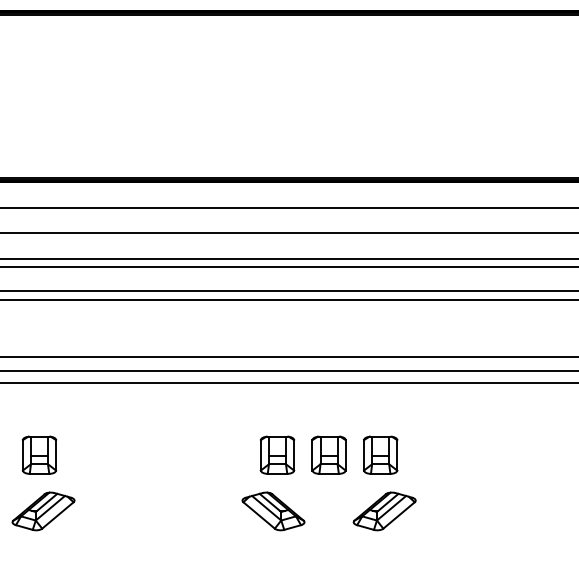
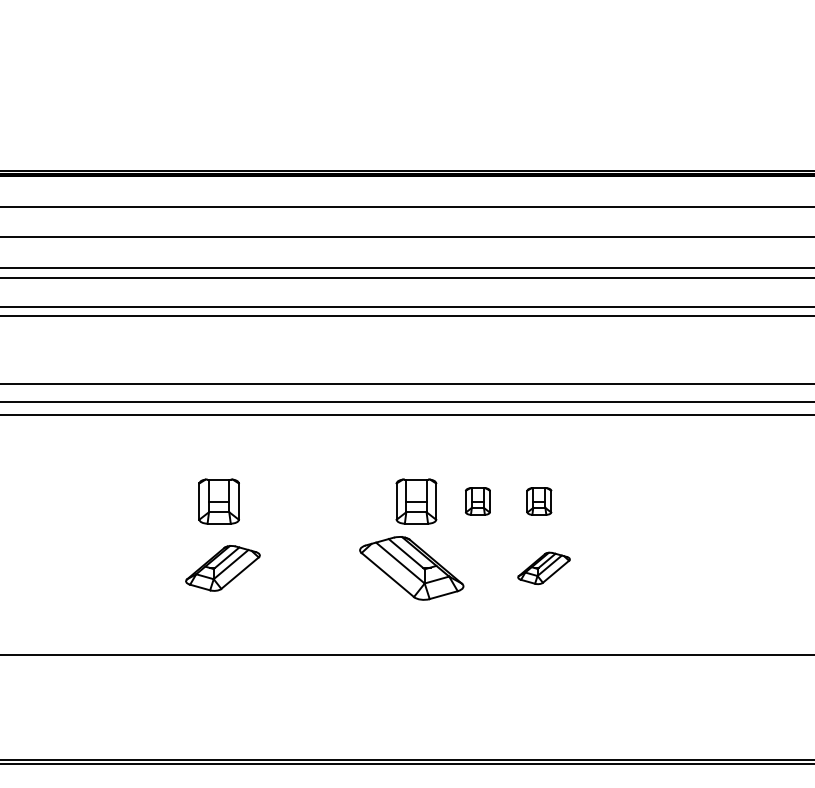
part: (38, 455) -> (218, 501), moved
part: (328, 455) -> (477, 501), size x0.6
part: (380, 455) -> (539, 501), size x0.6
part: (43, 511) -> (222, 568), moved
part: (273, 511) -> (411, 568), size x1.4
part: (384, 511) -> (543, 568), size x0.7

